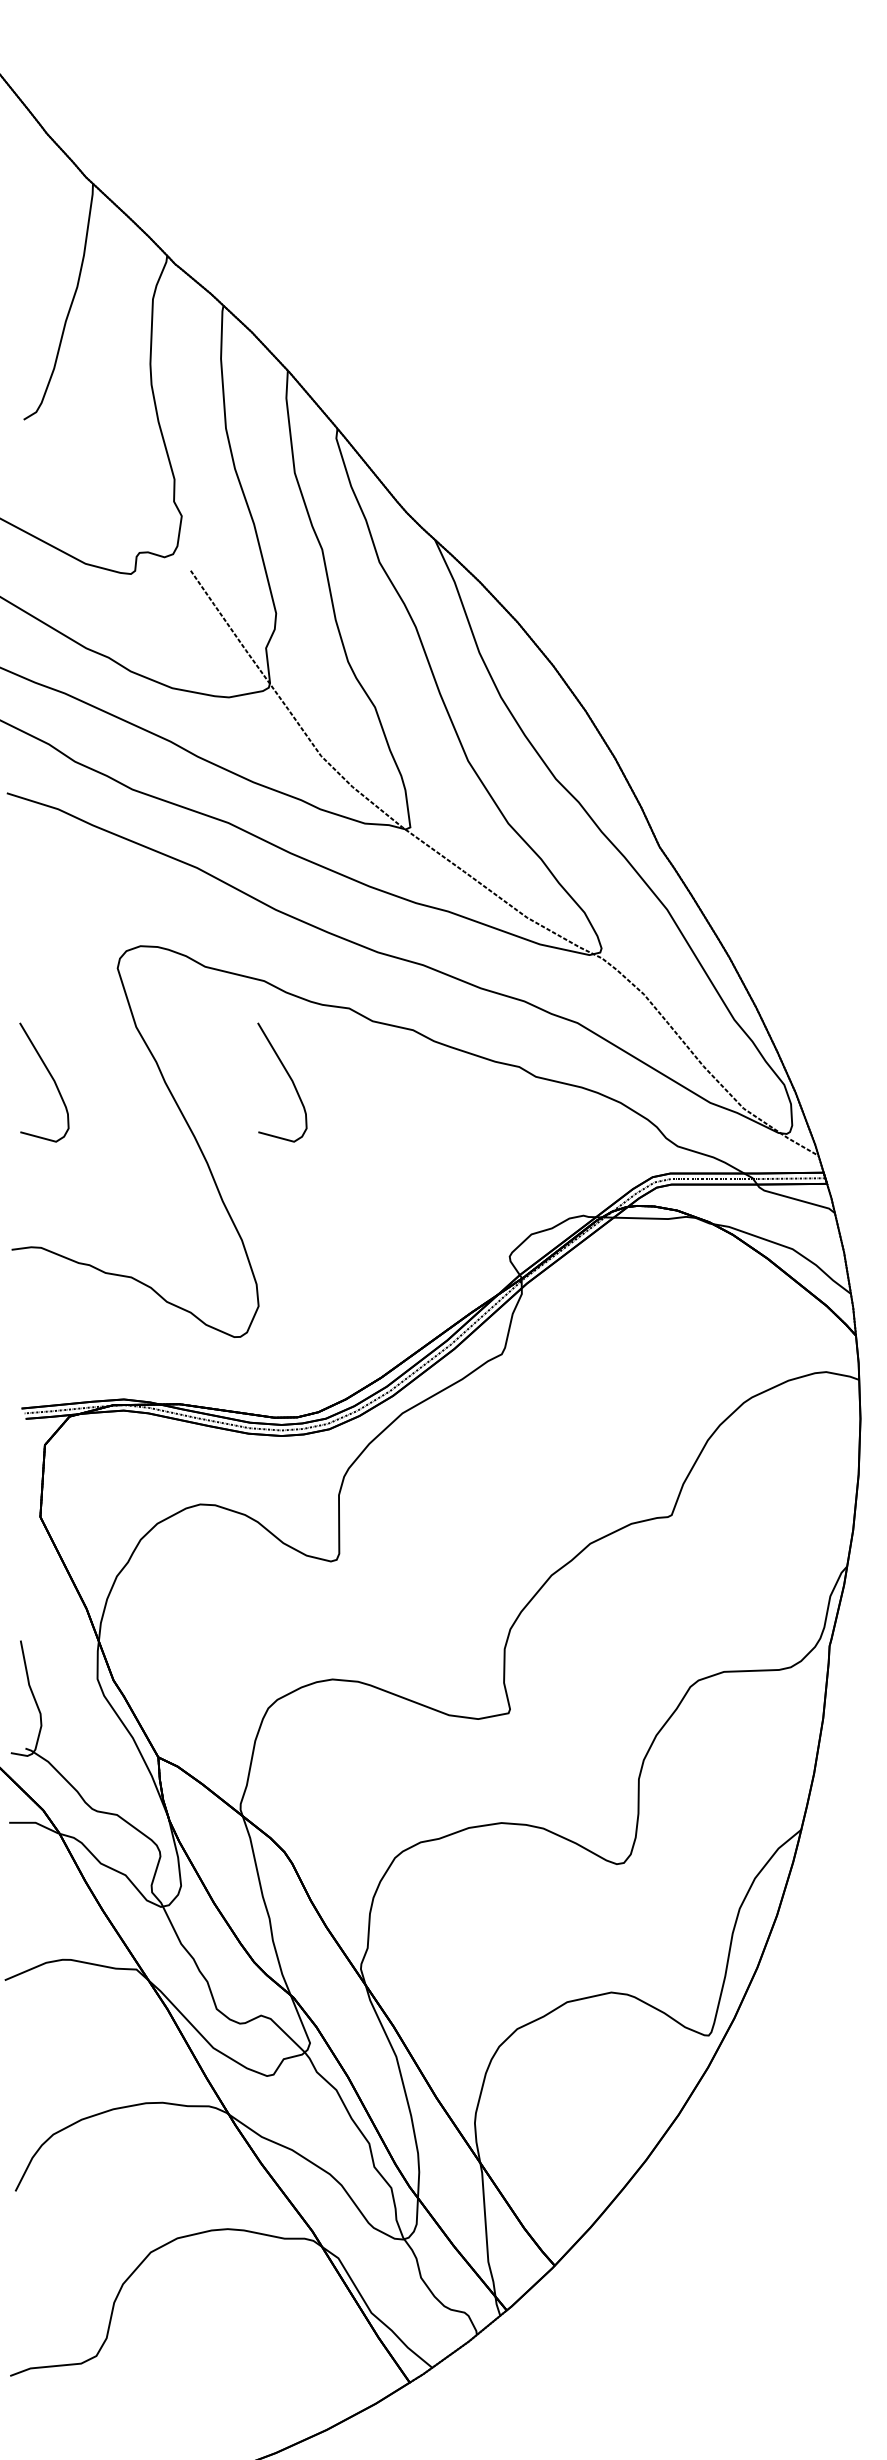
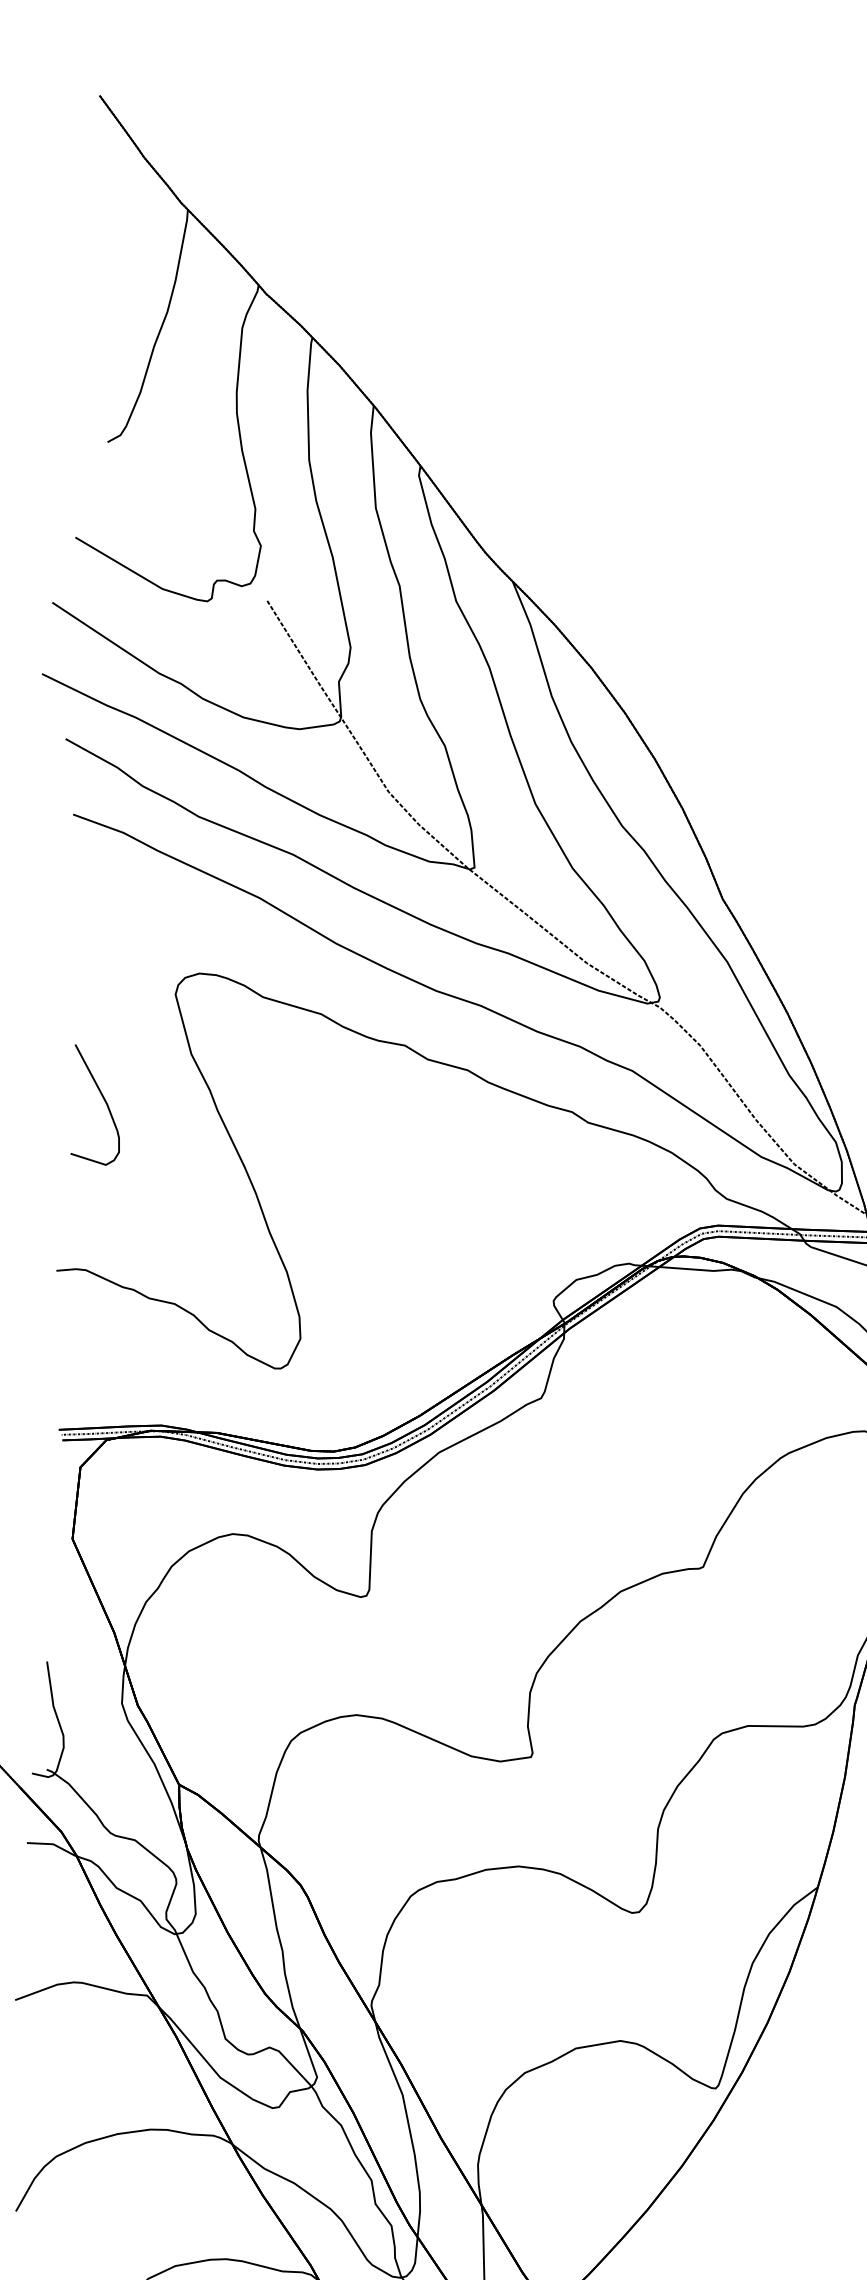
curve: (289, 1078) -> (342, 1112), removed

